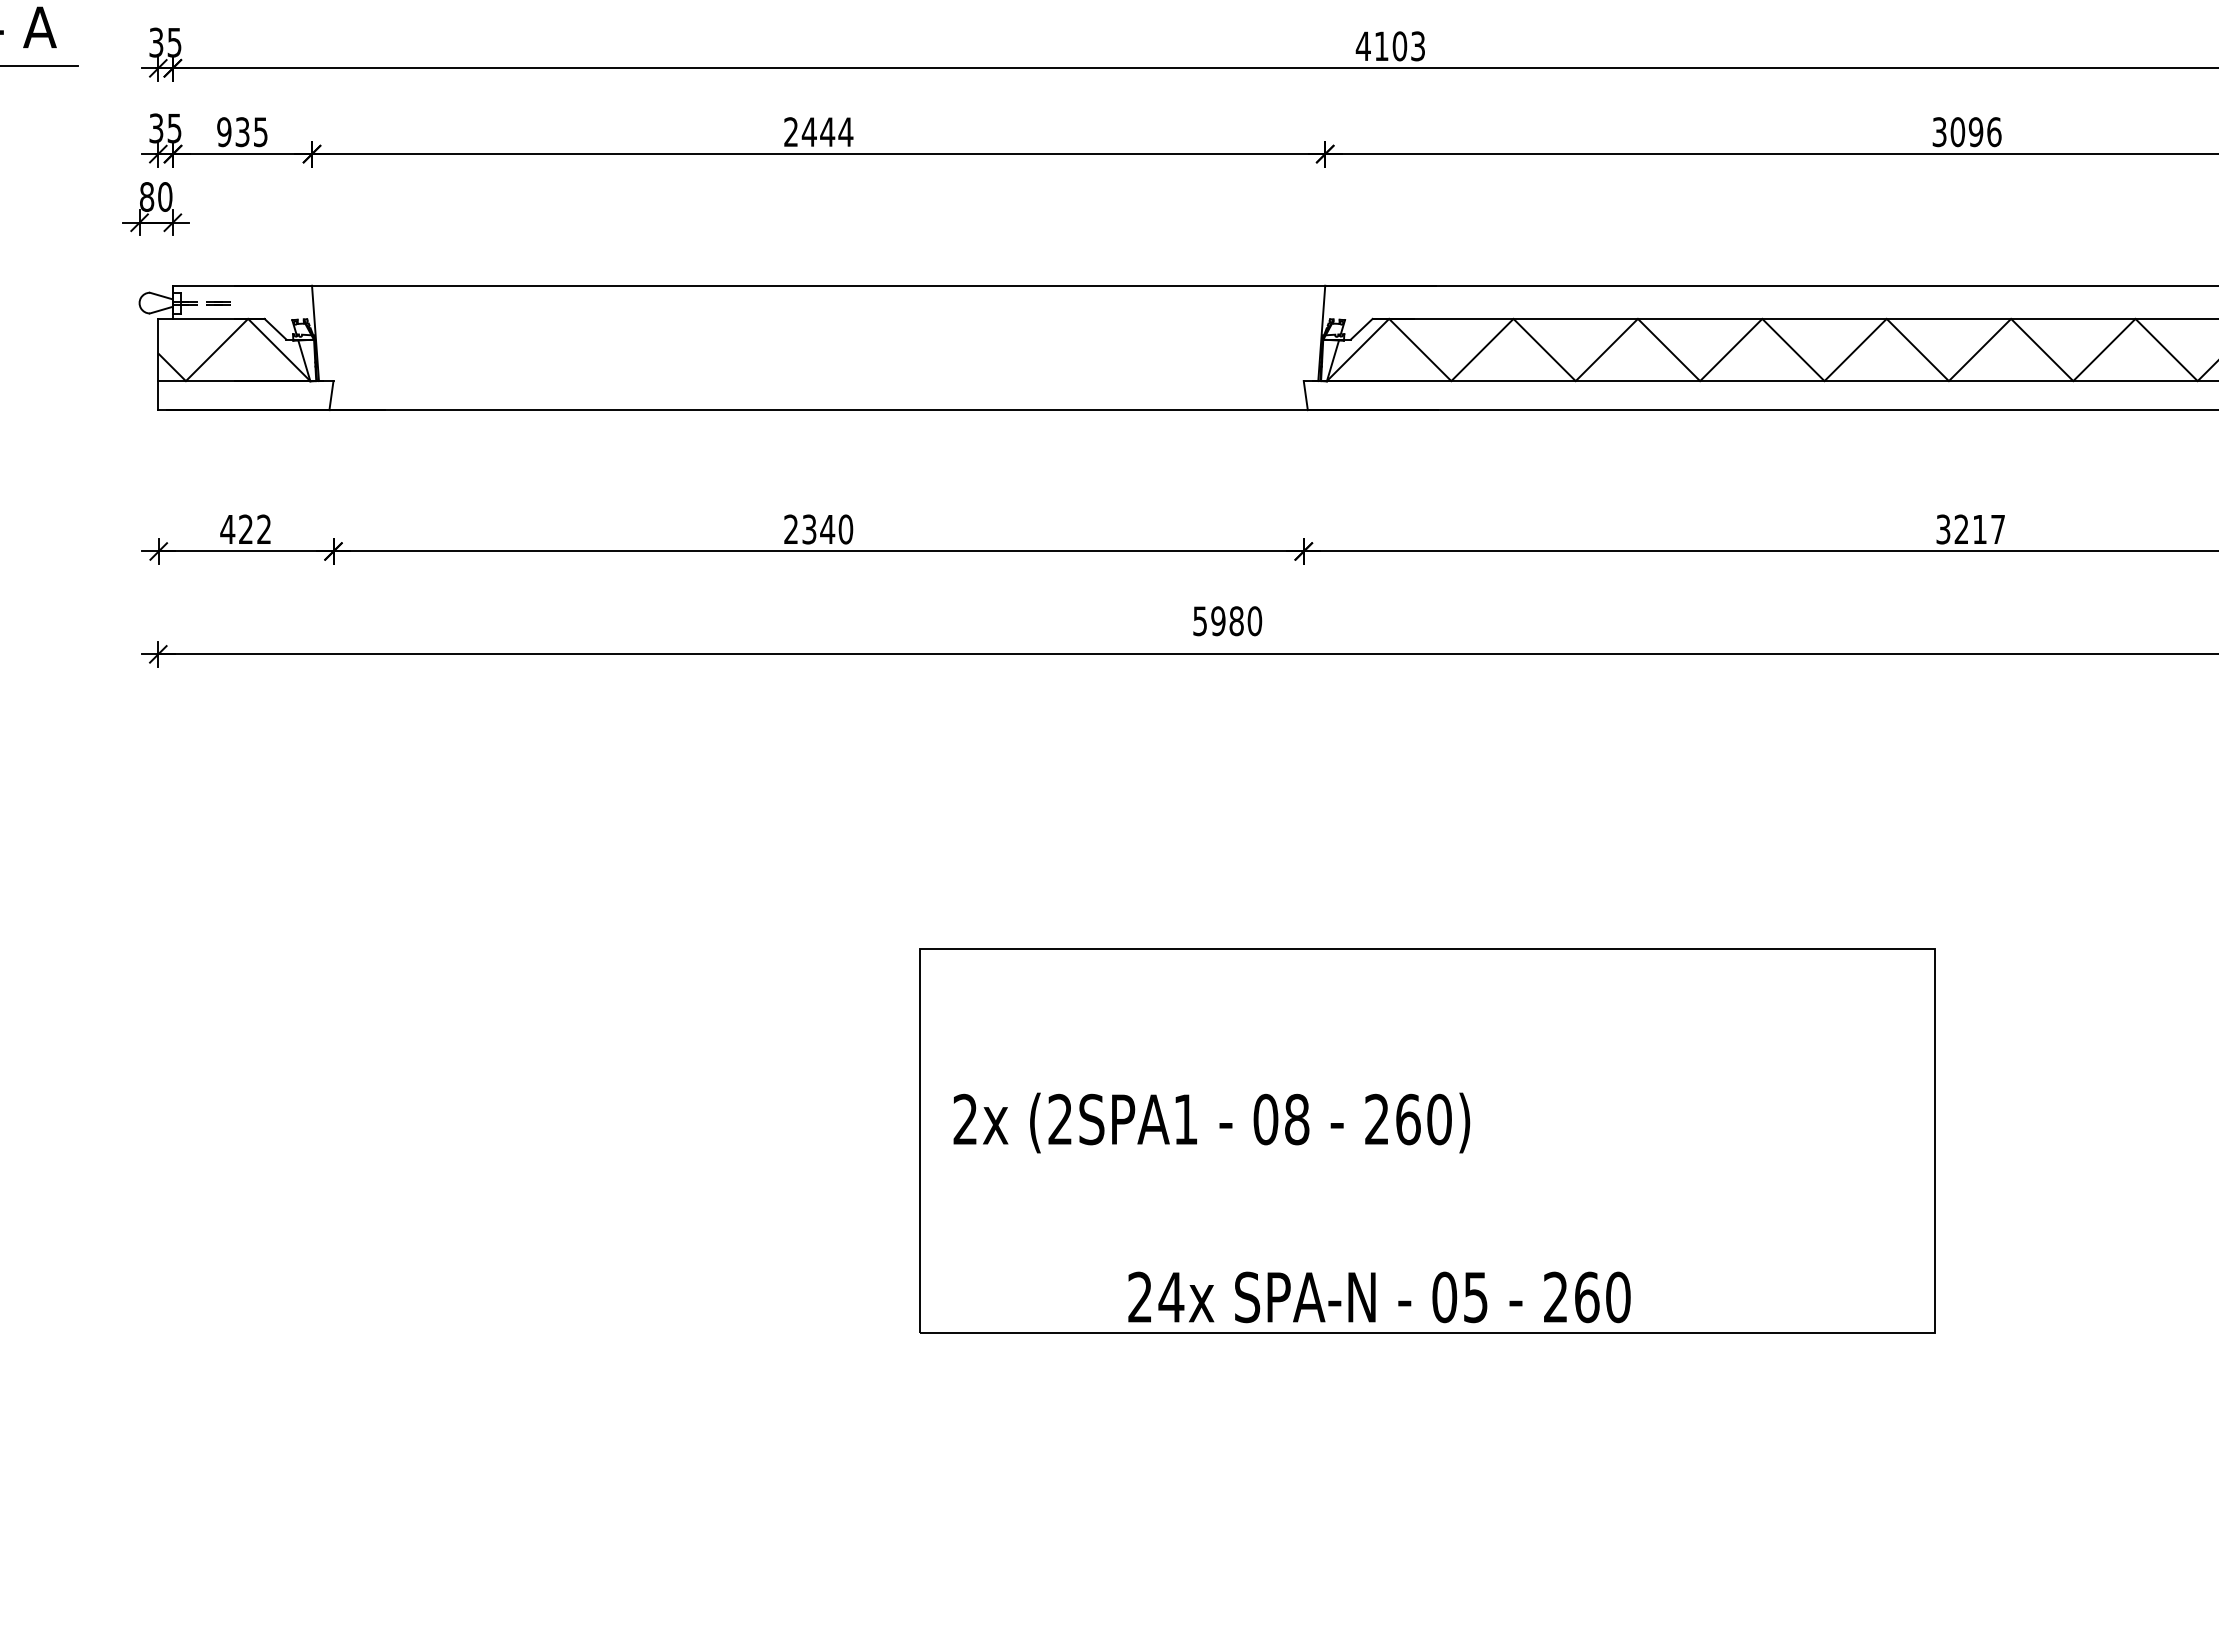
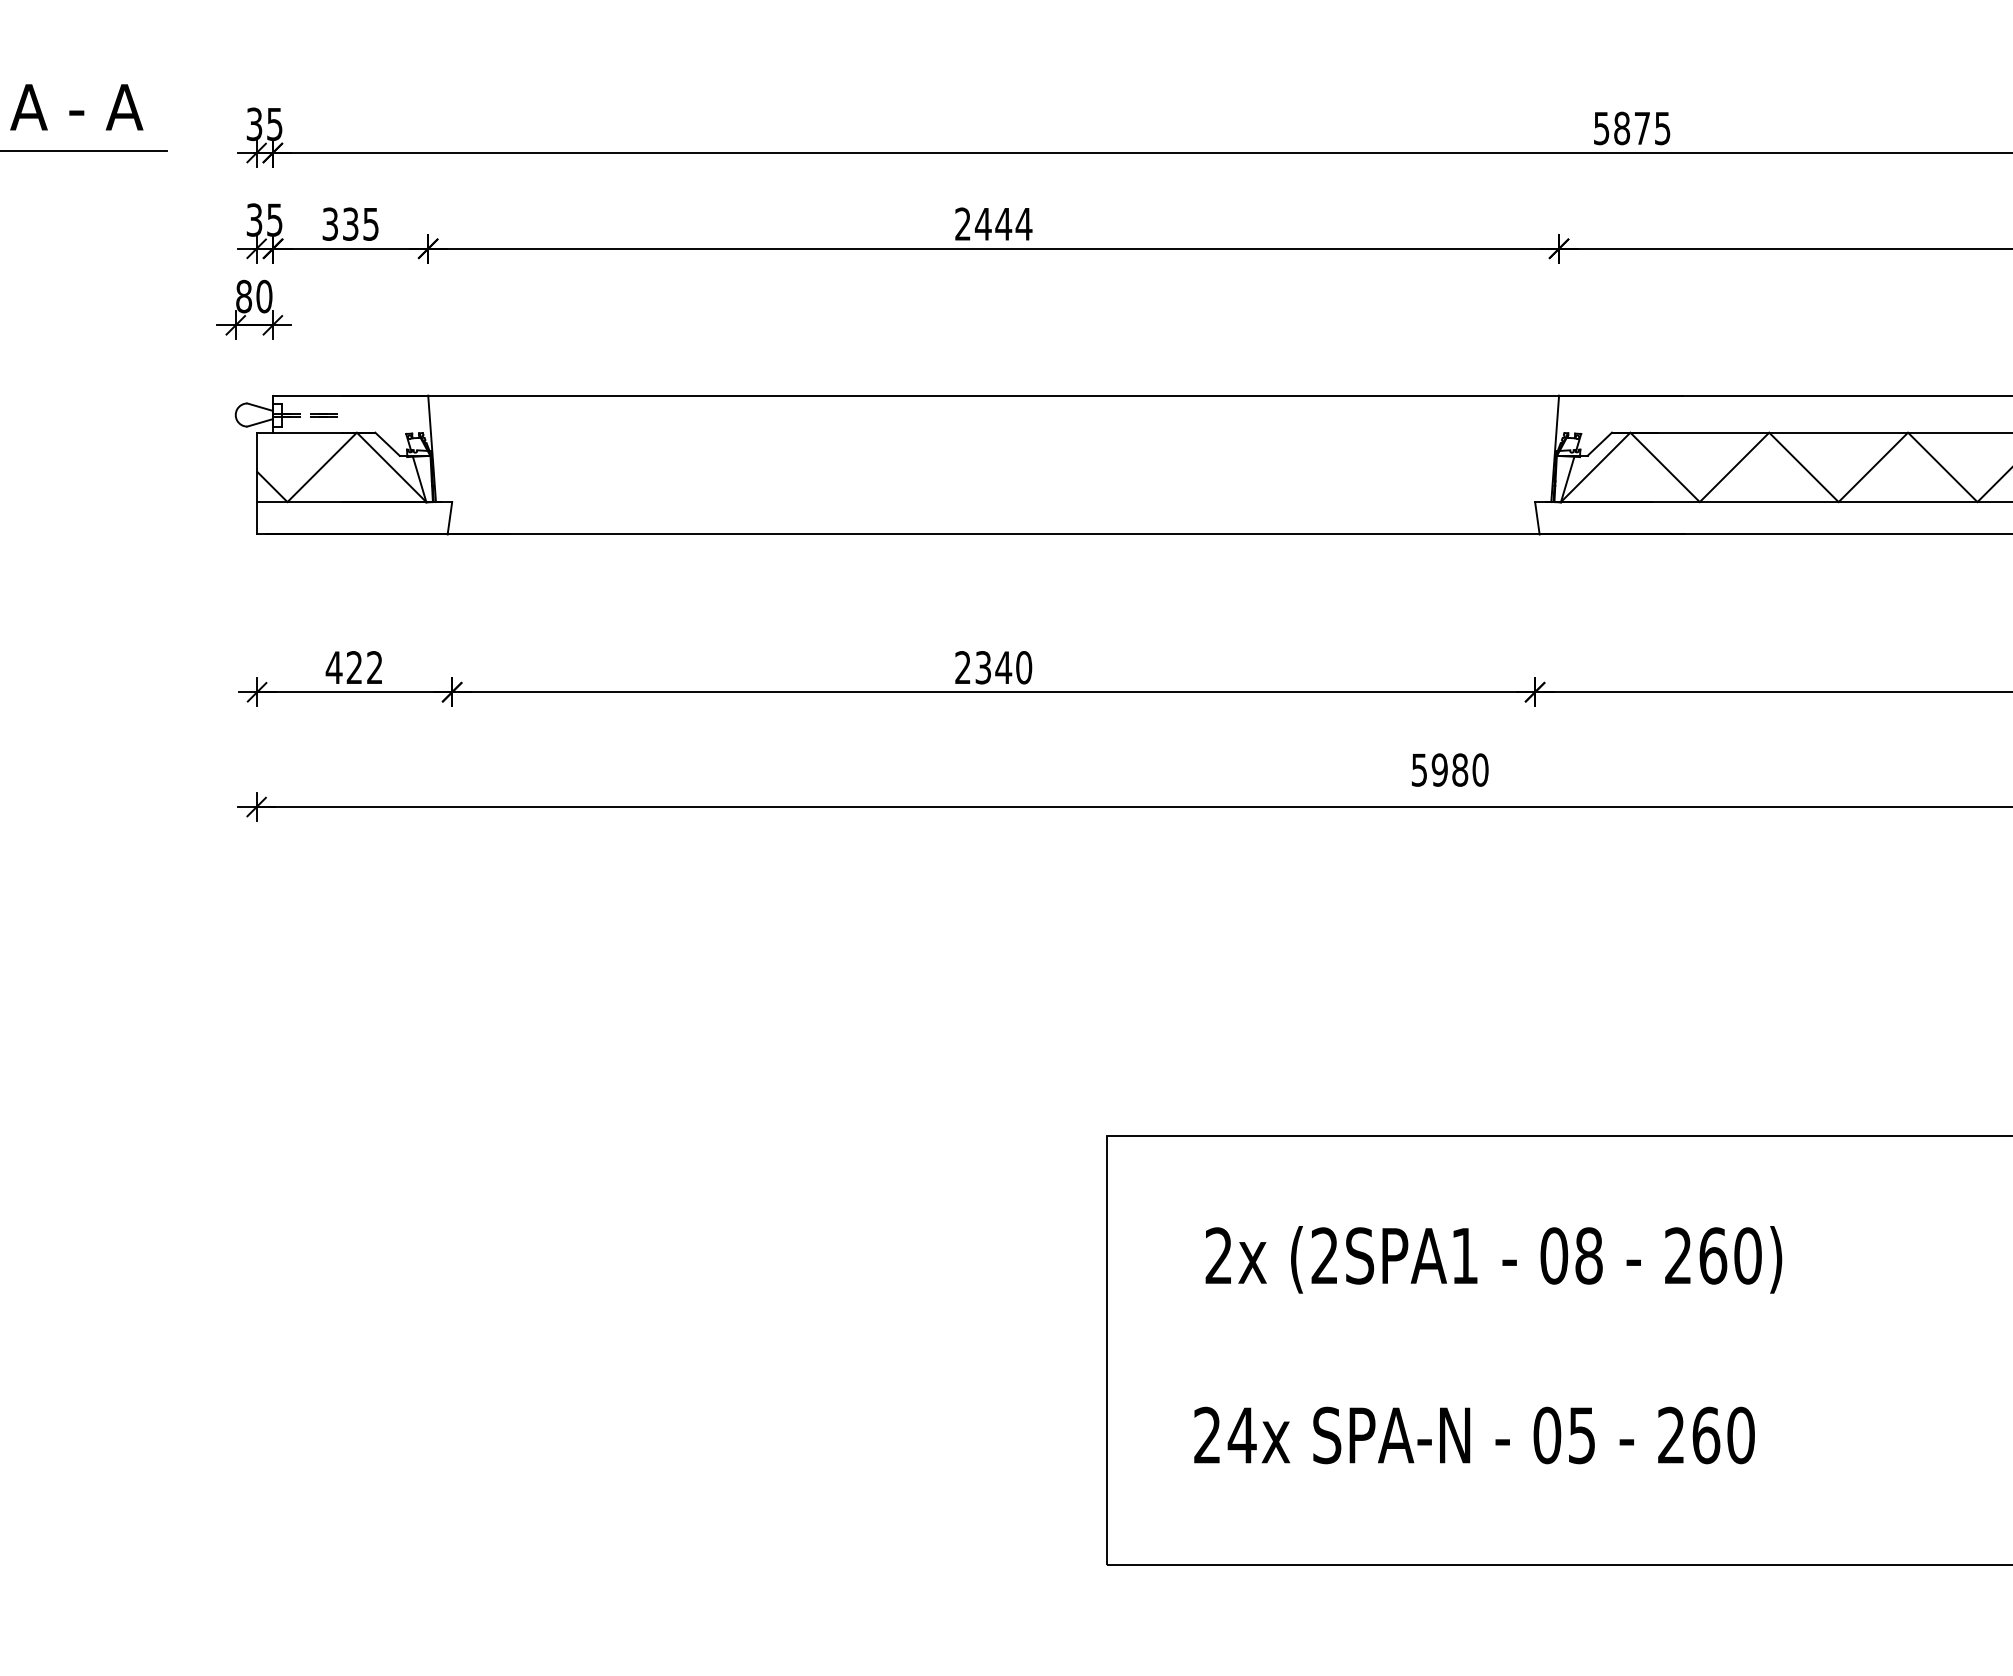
text: (1389, 46) -> (1630, 128), 4103 -> 5875
text: (224, 131) -> (330, 223), 935 -> 335
text: (1211, 1122) -> (1493, 1259), moved
text: (1379, 1297) -> (1474, 1435), moved

